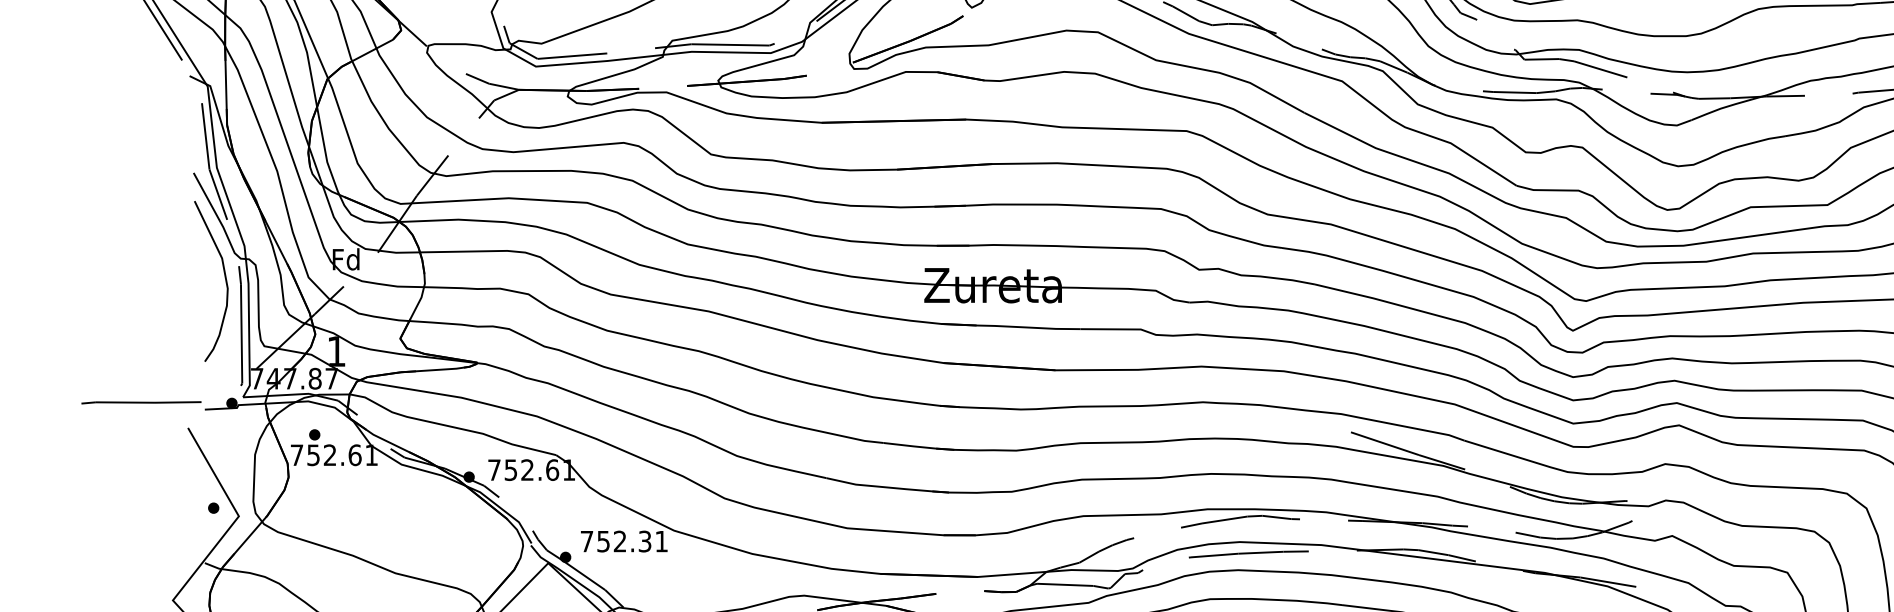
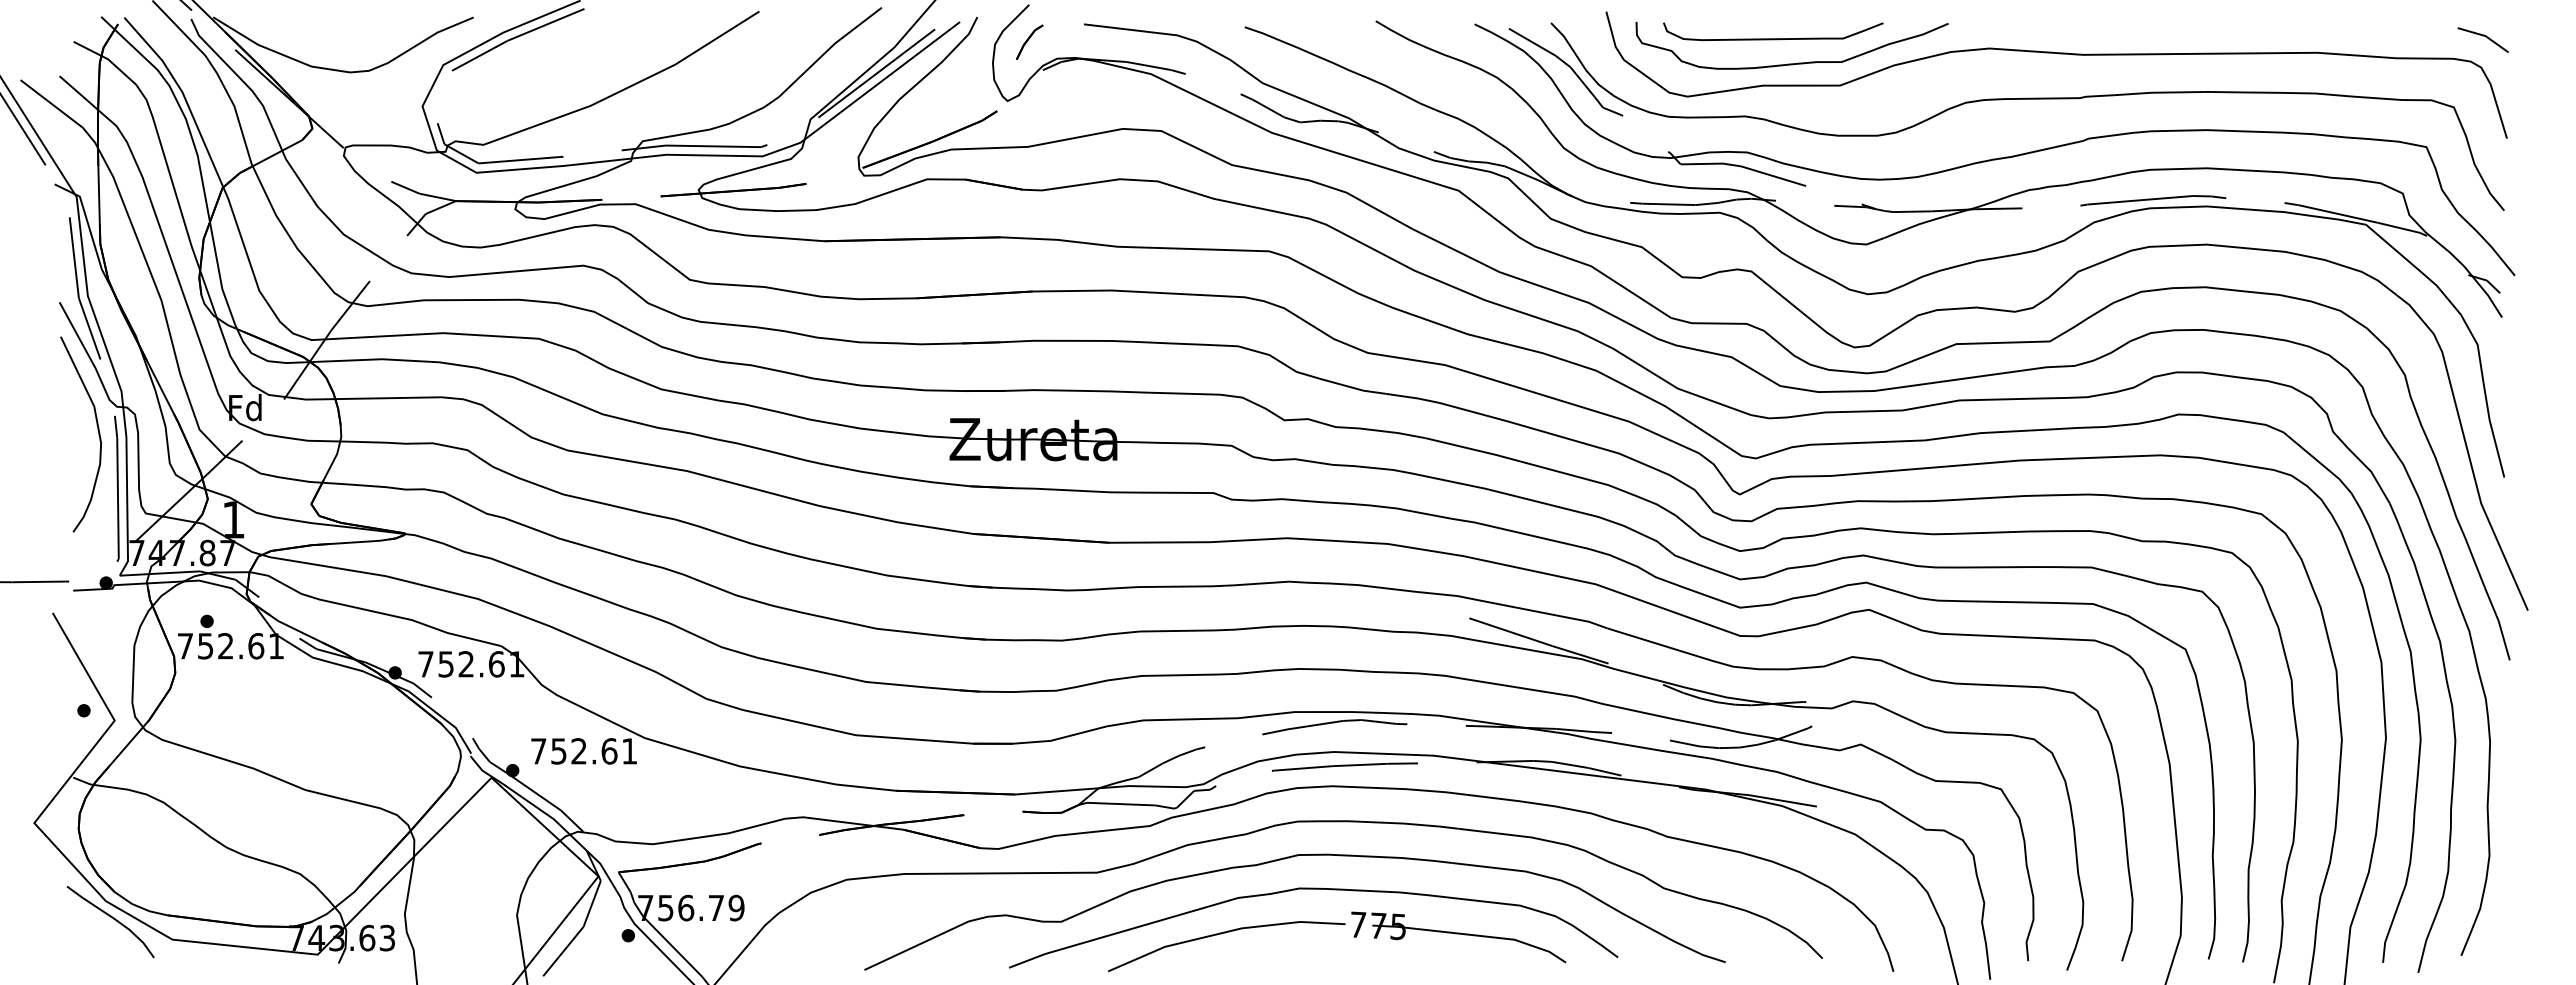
text: (645, 541) -> (609, 751), 752.31 -> 752.61

